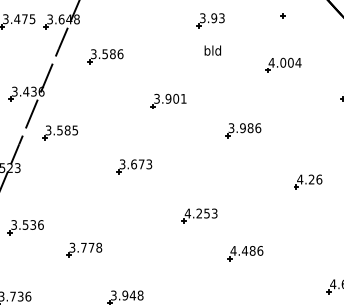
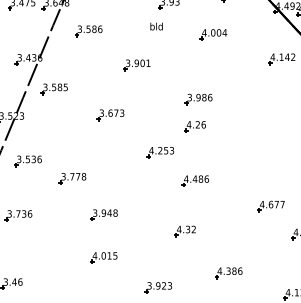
text: (212, 50) -> (156, 26), moved
part: (283, 64) -> (213, 34), moved
part: (242, 130) -> (198, 99), moved
part: (307, 181) -> (194, 126), moved

